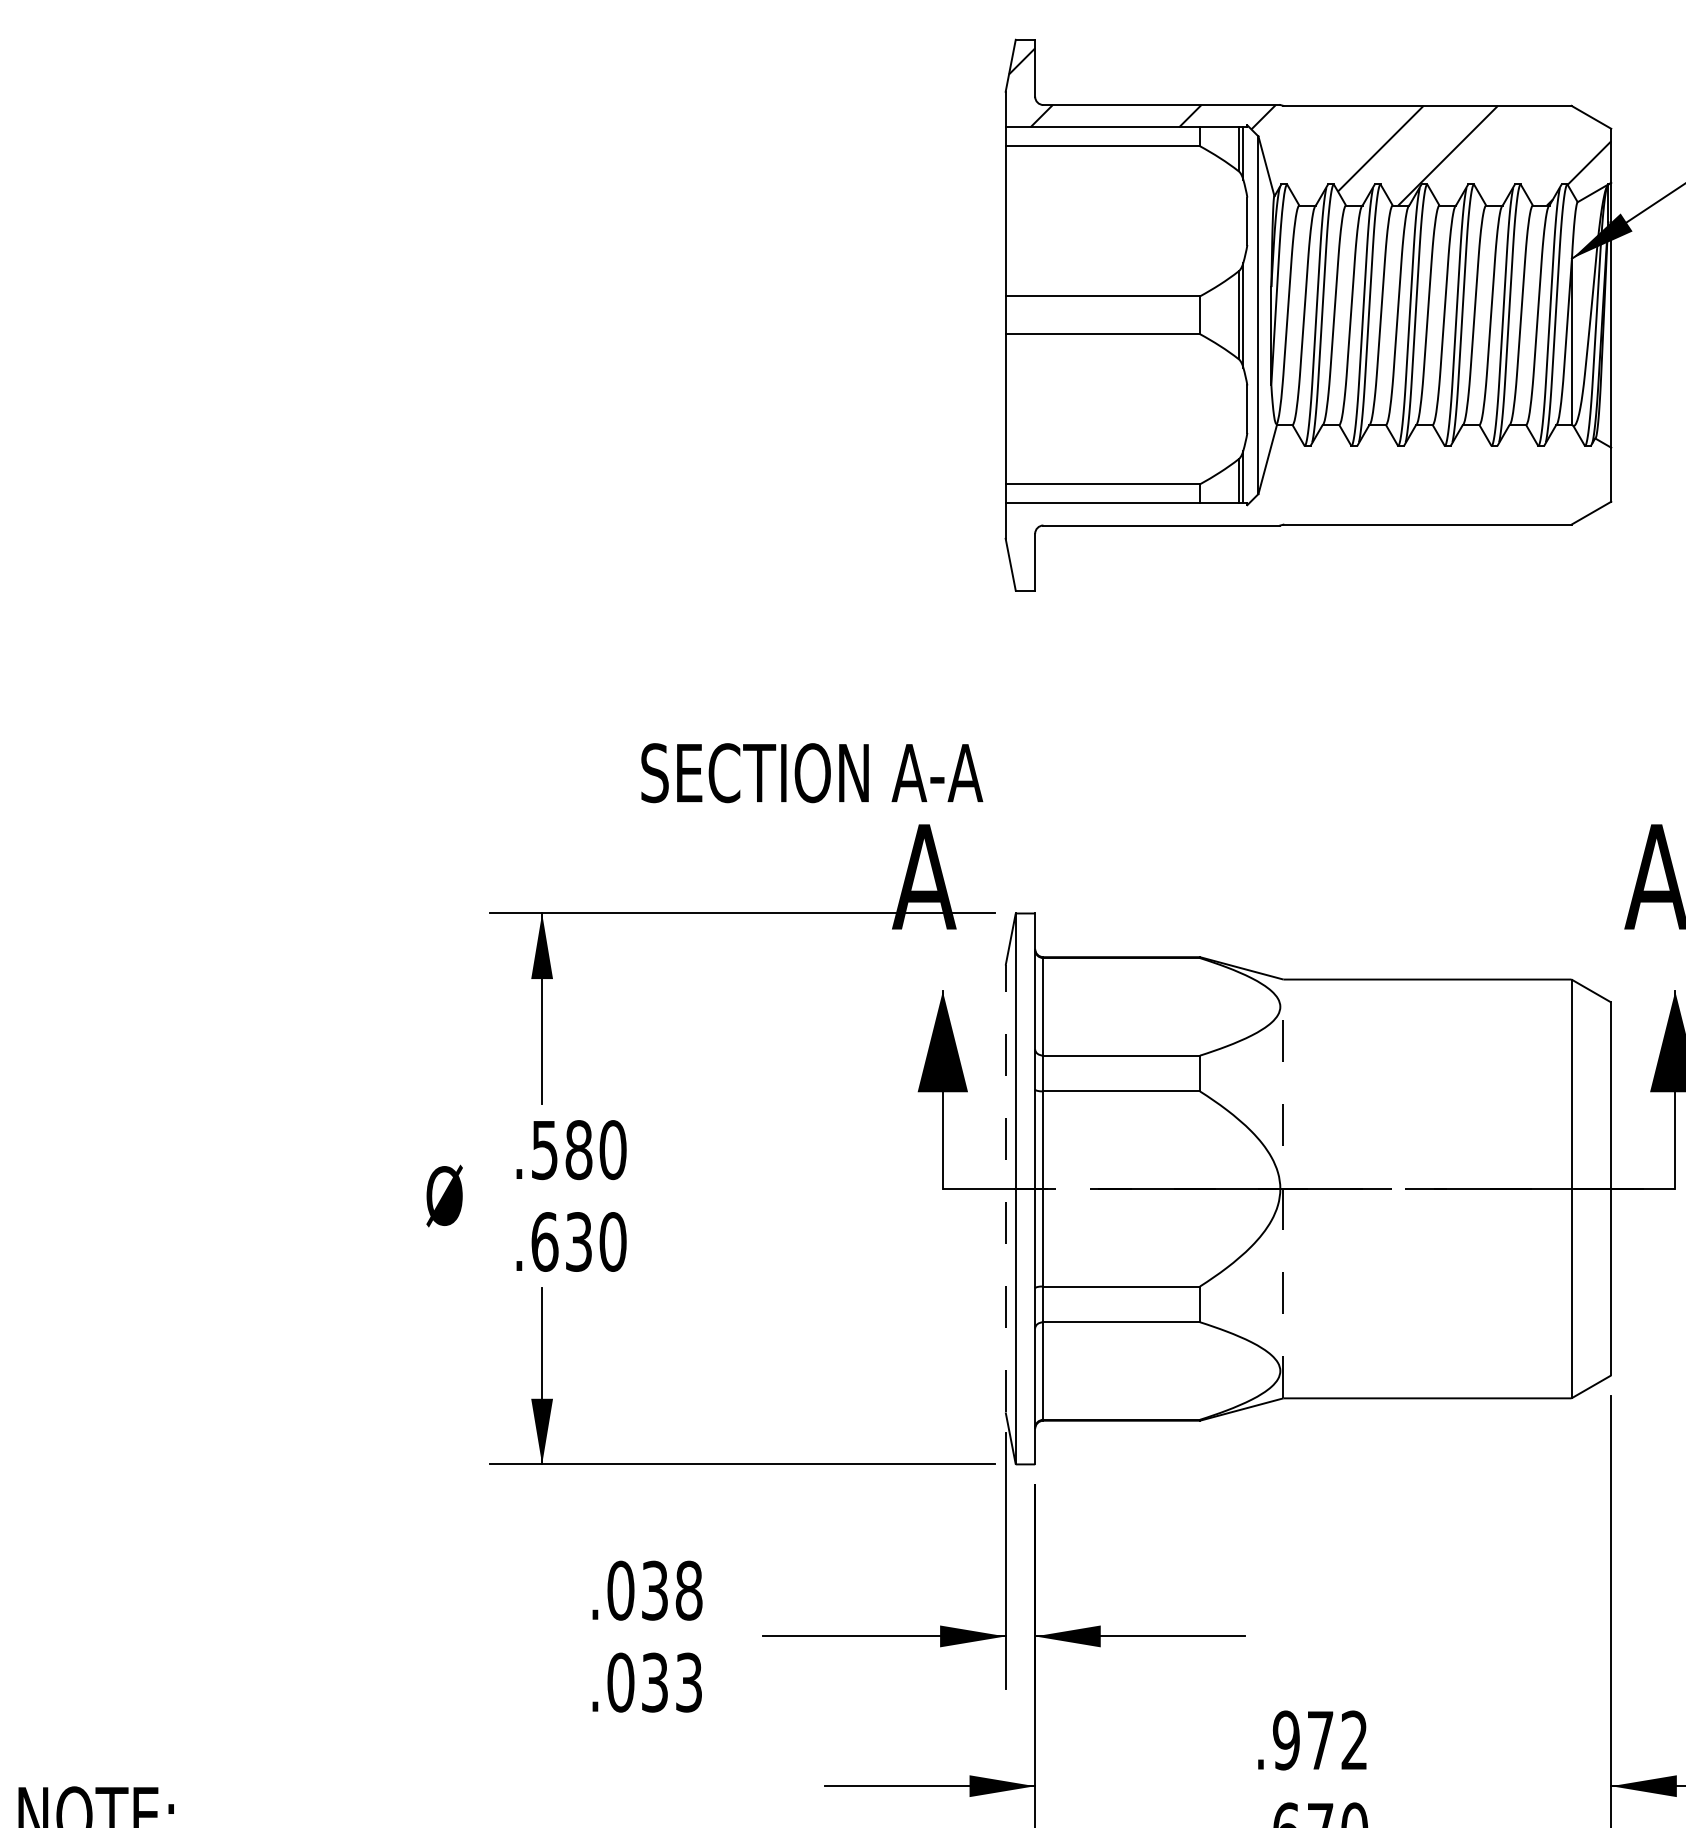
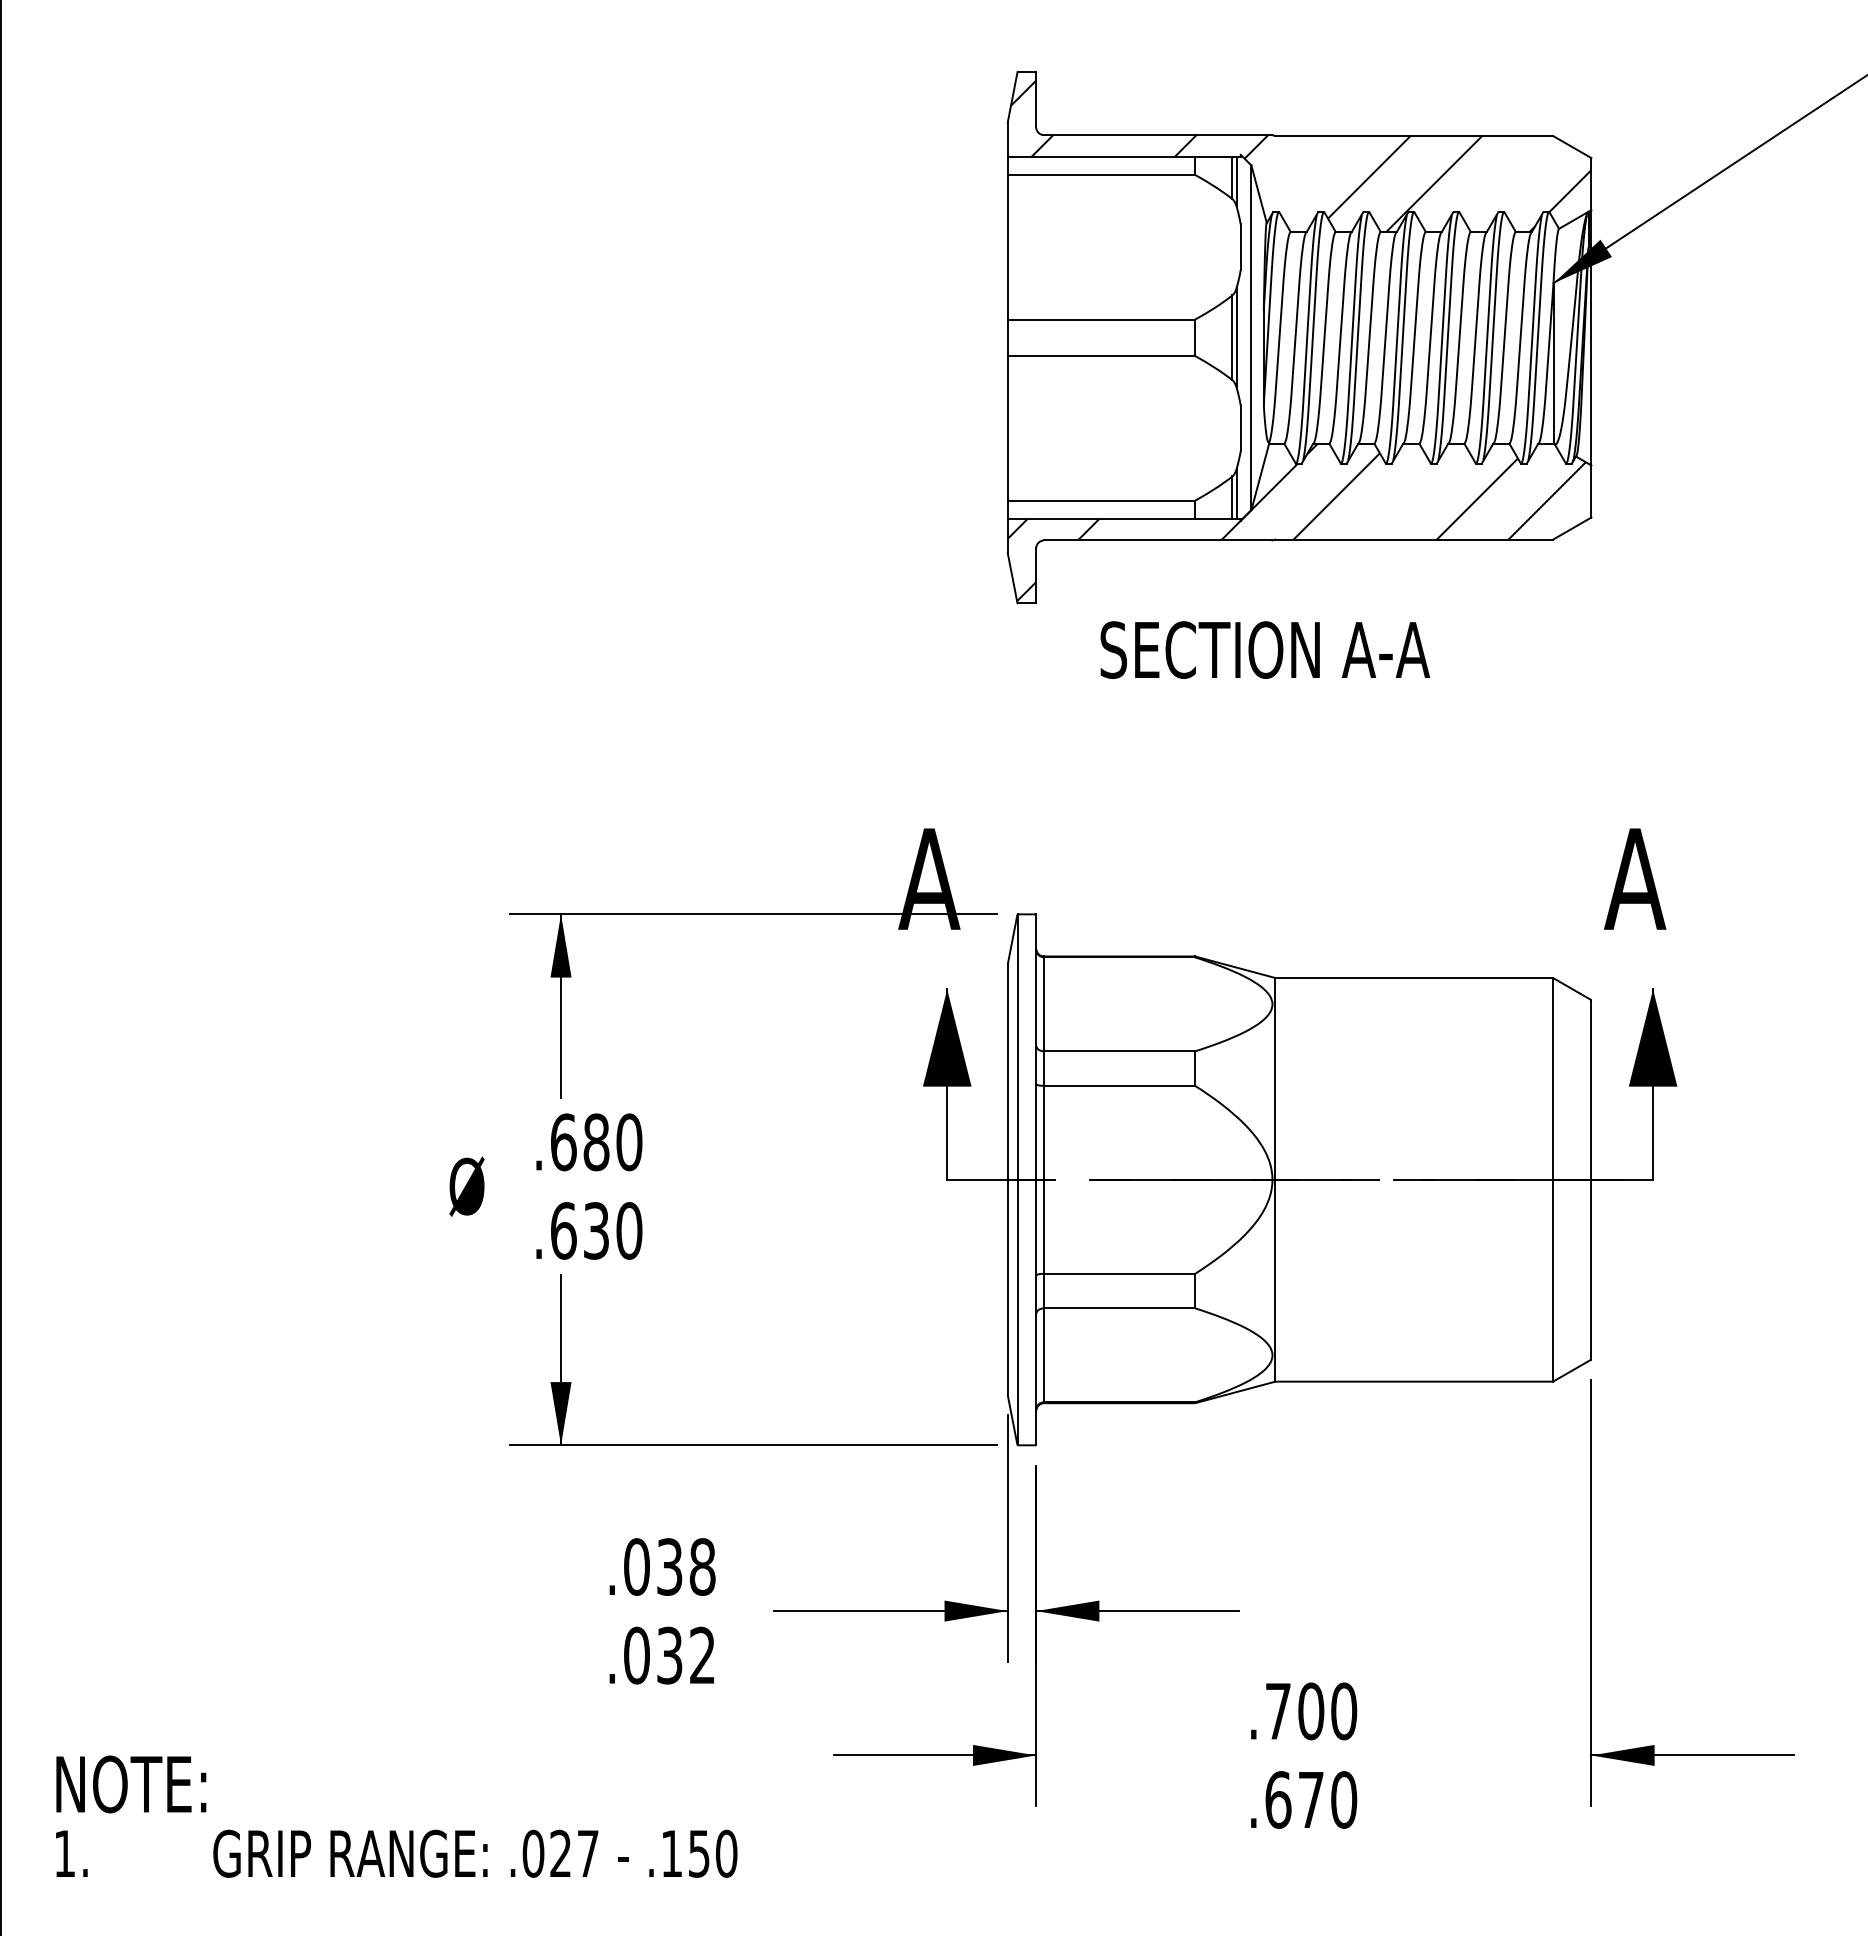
hatch: (1305, 506) -> (1296, 522), added
text: (812, 772) -> (1265, 649), moved
text: (544, 1150) -> (563, 1142), .580 -> .680
line: (1005, 1188) -> (1007, 1179), dashed -> solid
line: (1283, 1188) -> (1275, 1179), dashed -> solid
text: (688, 1682) -> (702, 1655), .033 -> .032
text: (1320, 1740) -> (1311, 1711), .972 -> .700

